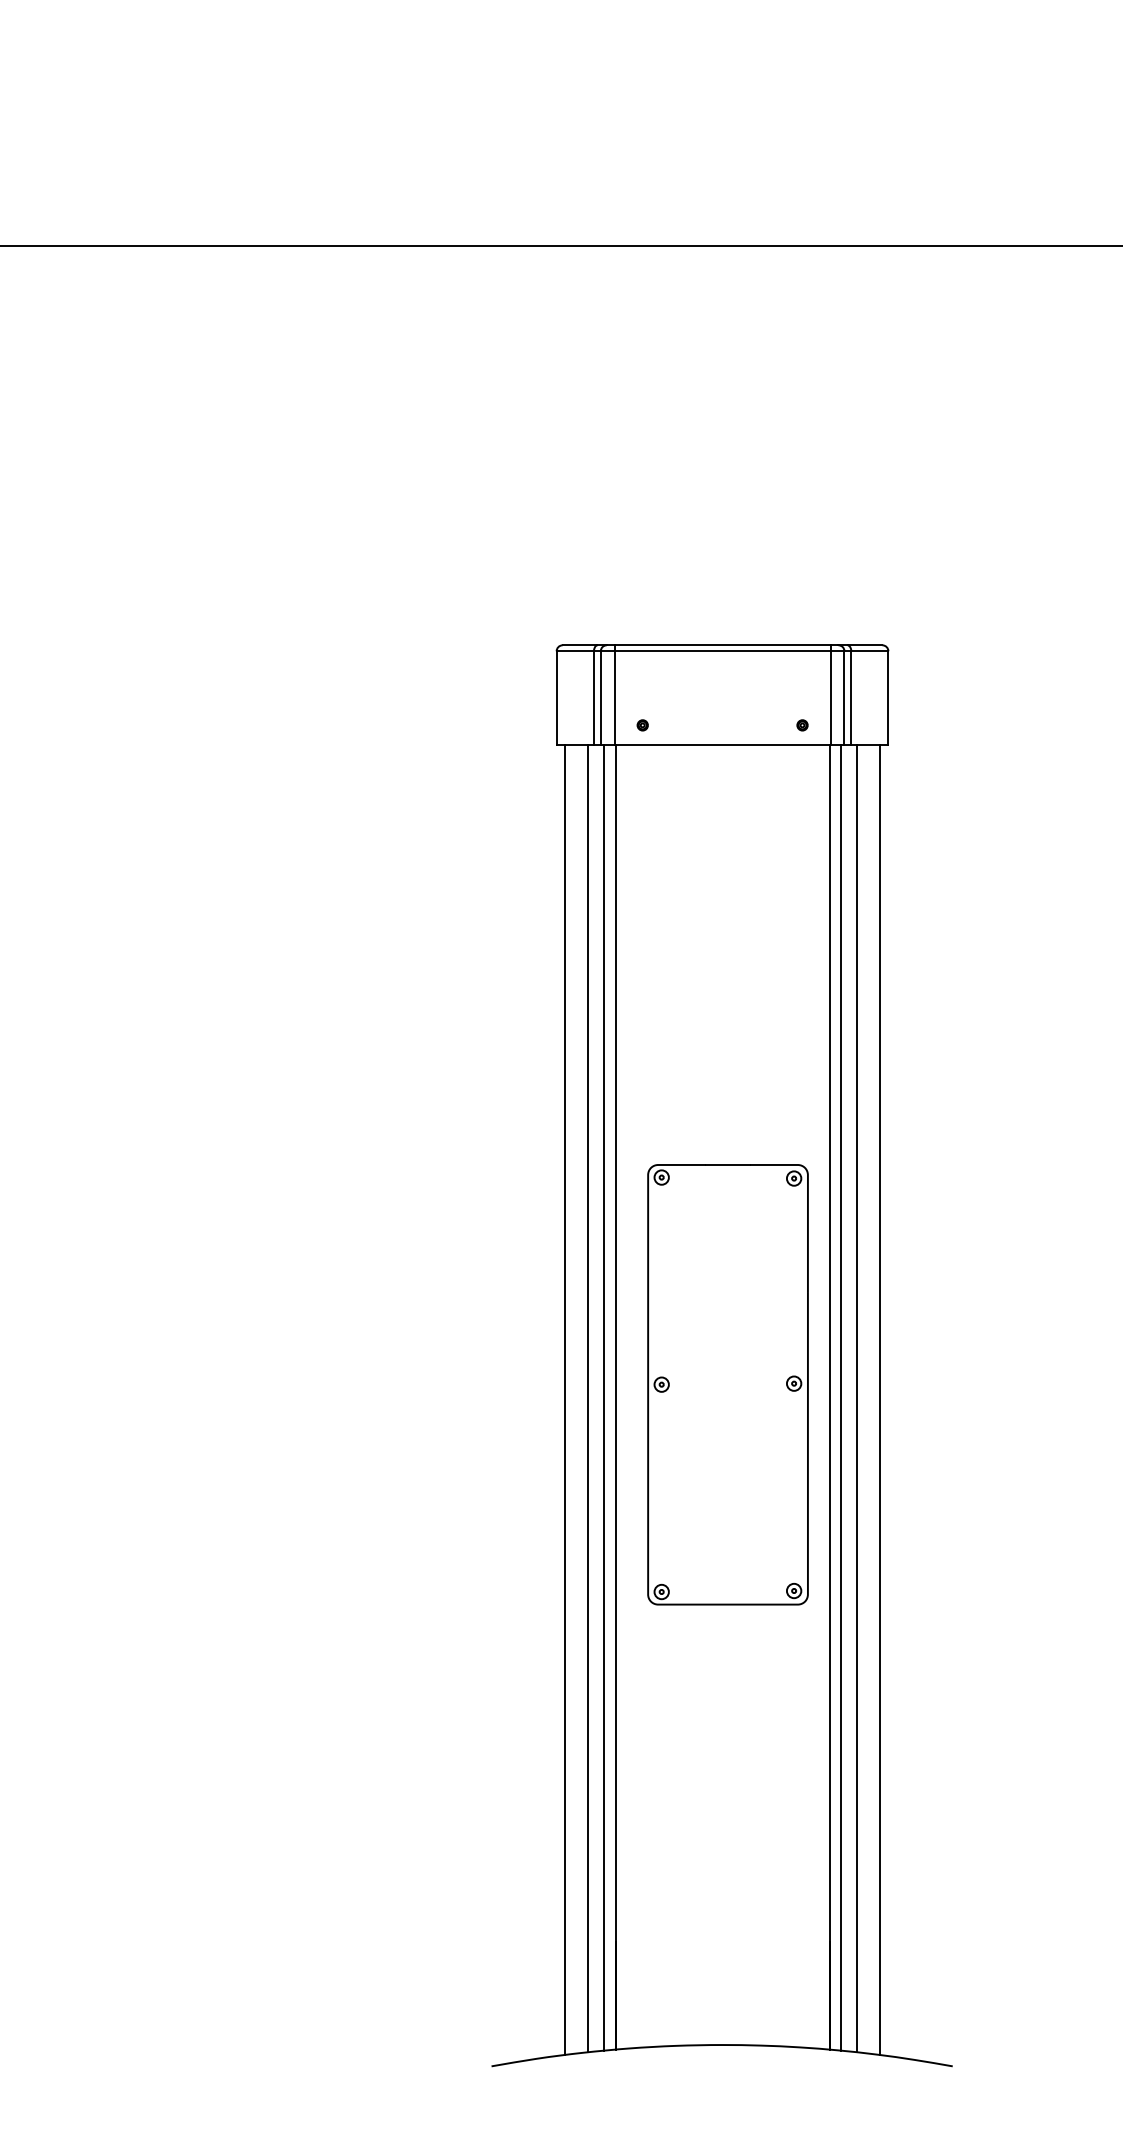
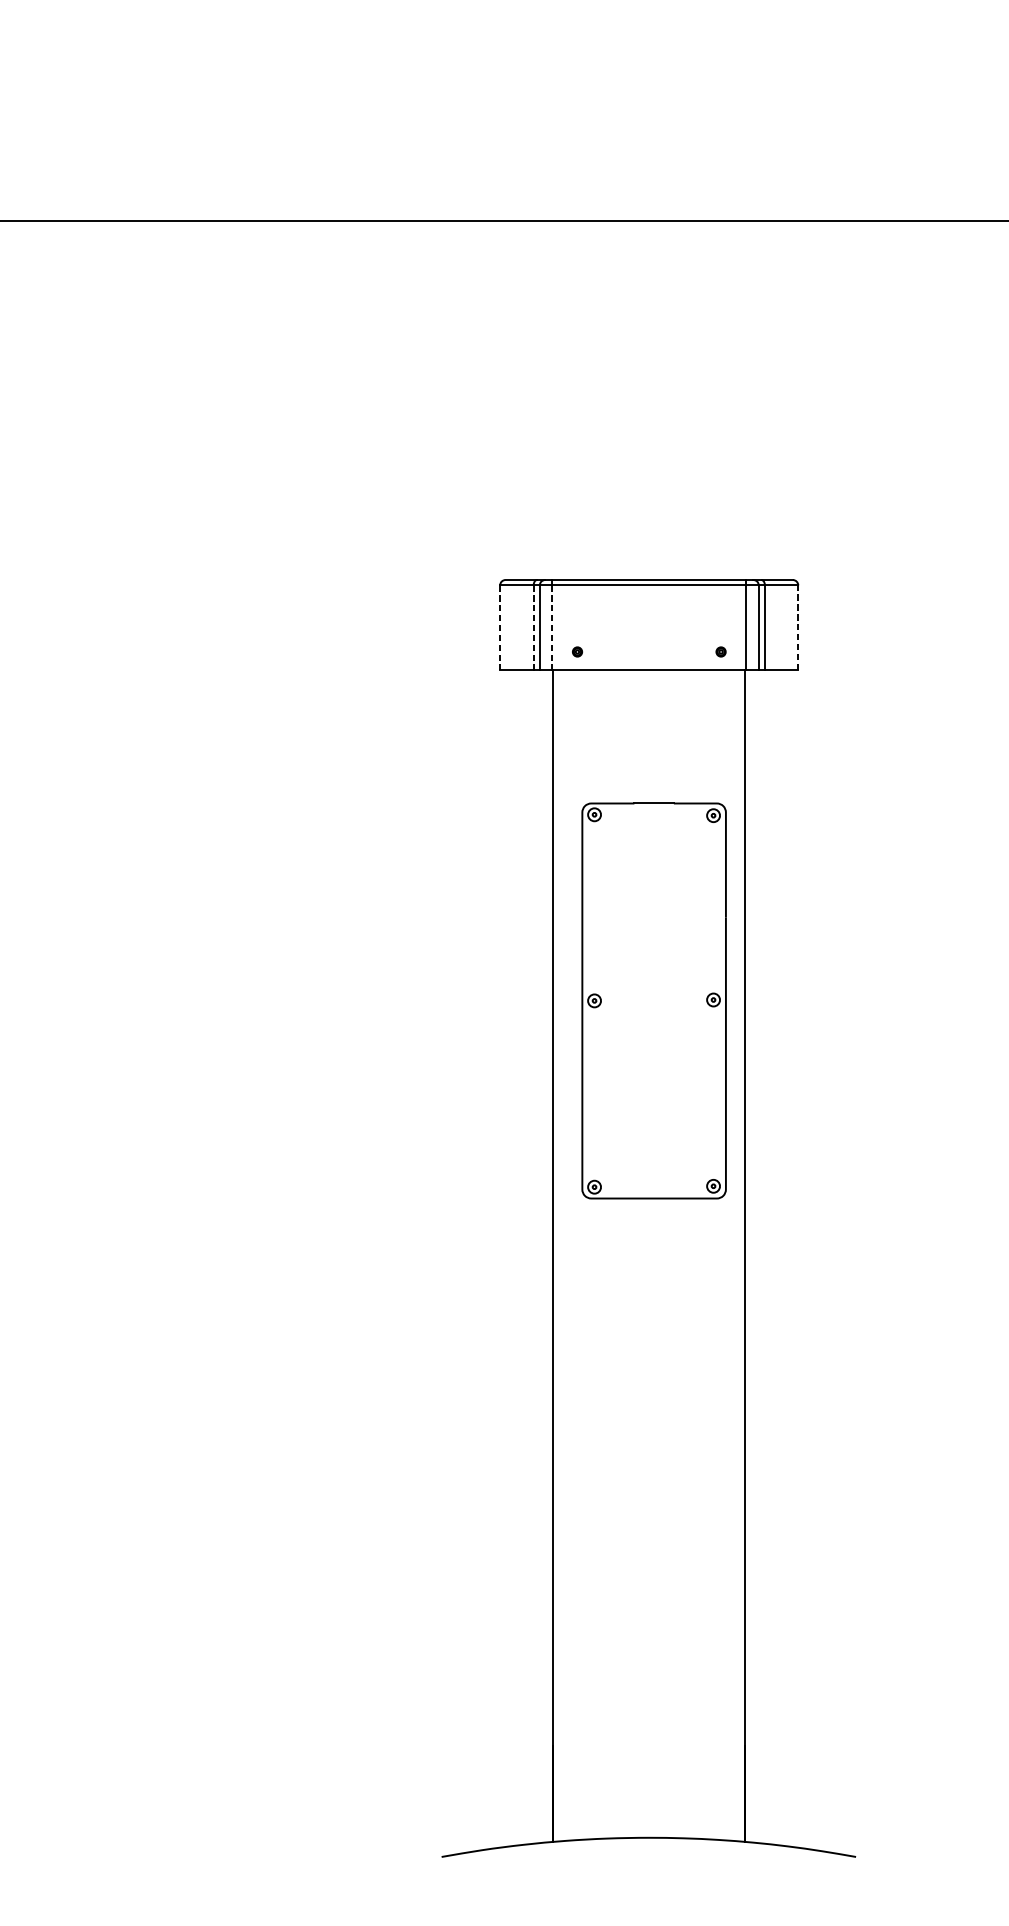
line: (888, 697) -> (798, 626), solid -> dashed
line: (556, 698) -> (500, 627), solid -> dashed
line: (594, 698) -> (534, 627), solid -> dashed
line: (614, 698) -> (552, 627), solid -> dashed
part: (727, 1384) -> (653, 1000), moved
line: (604, 1397) -> (543, 1255), removed
line: (841, 1397) -> (756, 1255), removed
line: (587, 1398) -> (527, 1256), removed
line: (857, 1398) -> (770, 1256), removed
line: (564, 1399) -> (507, 1257), removed
line: (880, 1399) -> (791, 1257), removed

